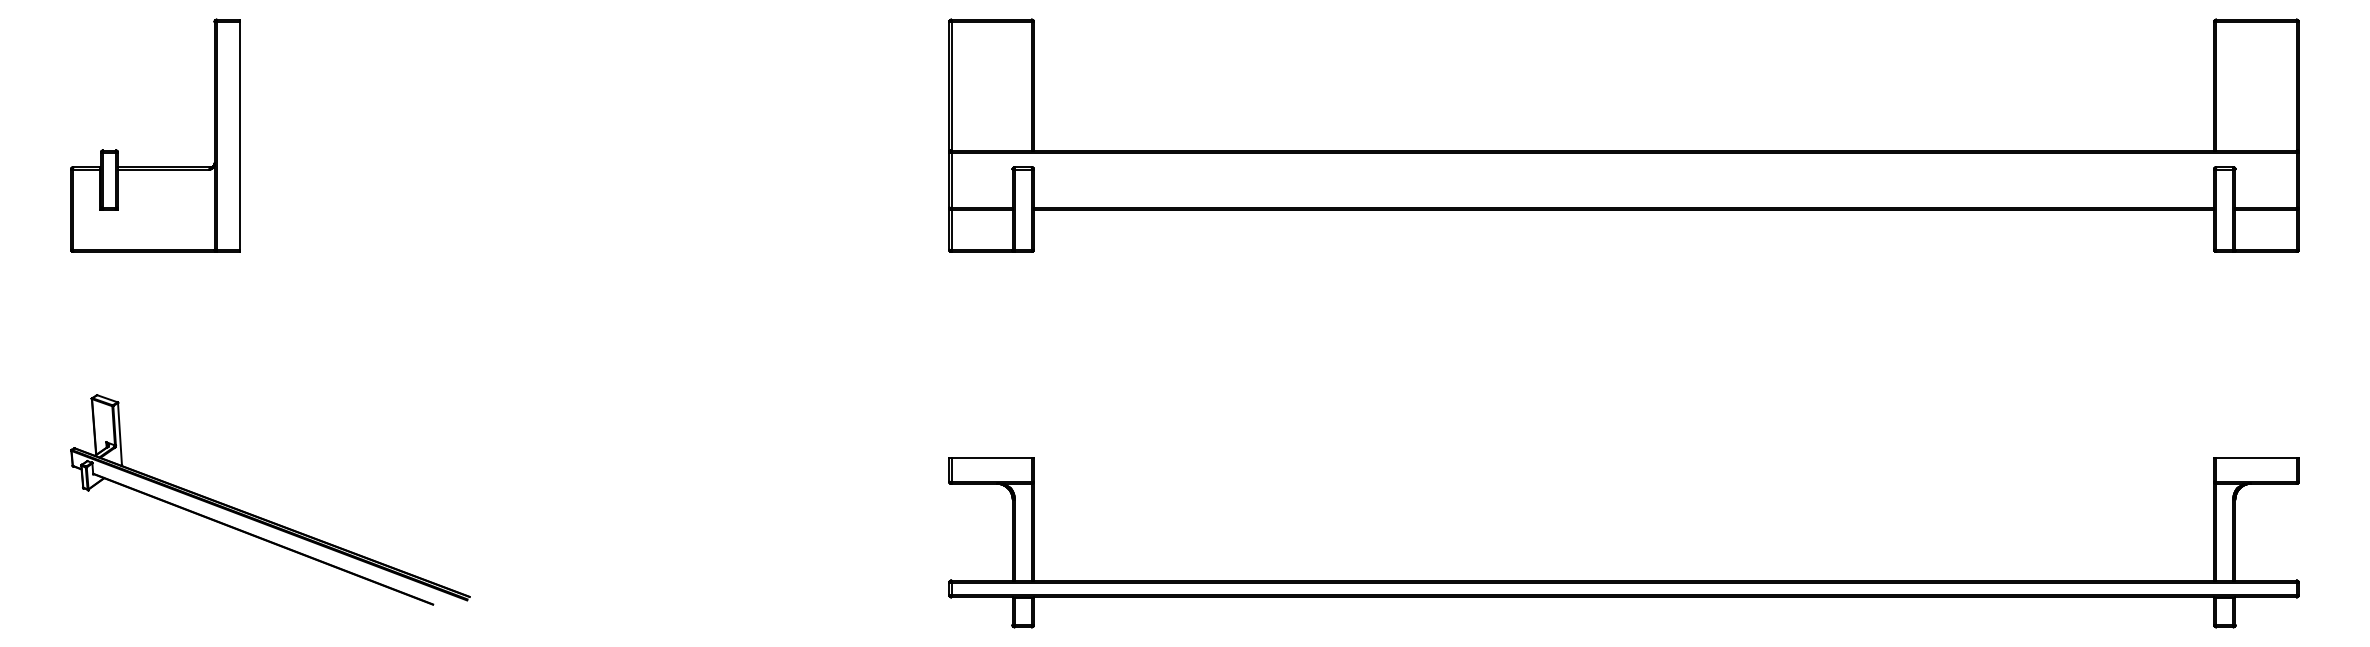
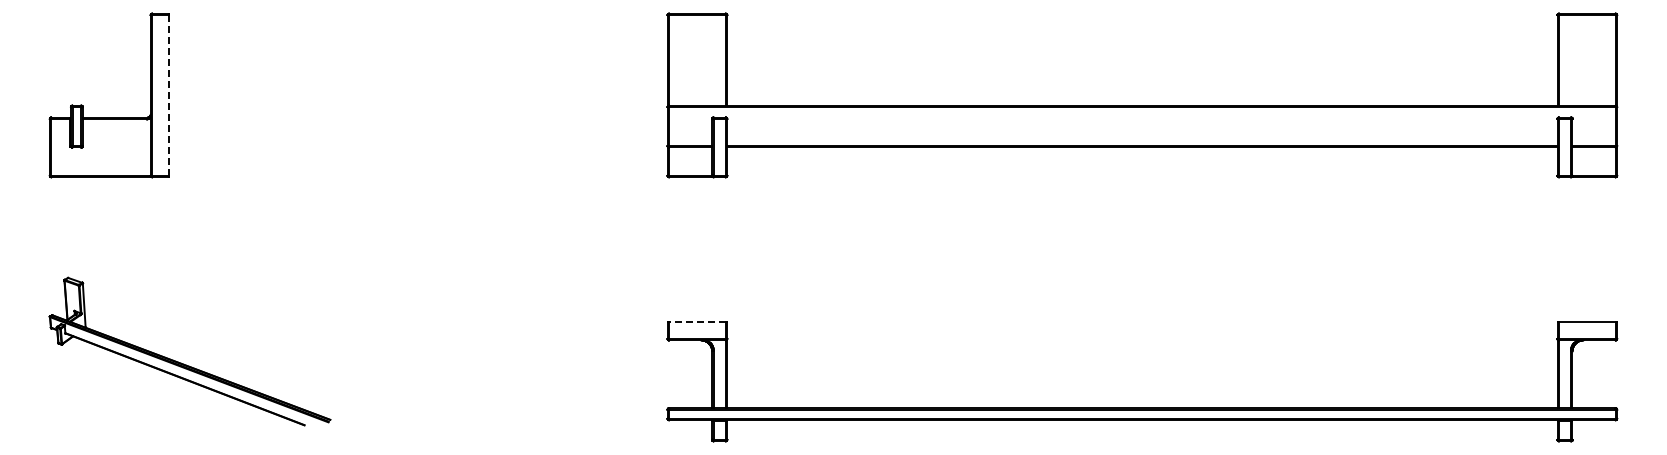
line: (239, 135) -> (168, 95), solid -> dashed
line: (990, 458) -> (696, 322), solid -> dashed

